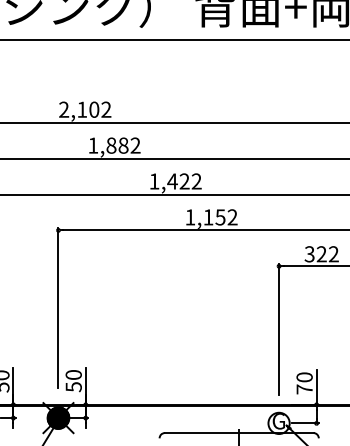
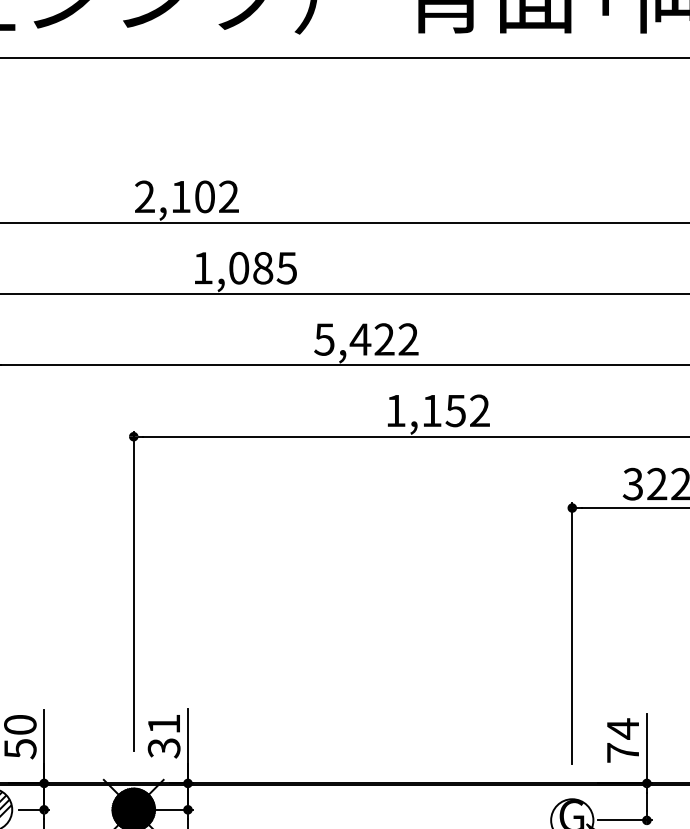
text: (123, 145) -> (262, 267), 1,882 -> 1,085
text: (154, 181) -> (324, 339), 1,422 -> 5,422
text: (304, 377) -> (622, 729), 70 -> 74
text: (73, 380) -> (163, 735), 50 -> 31

